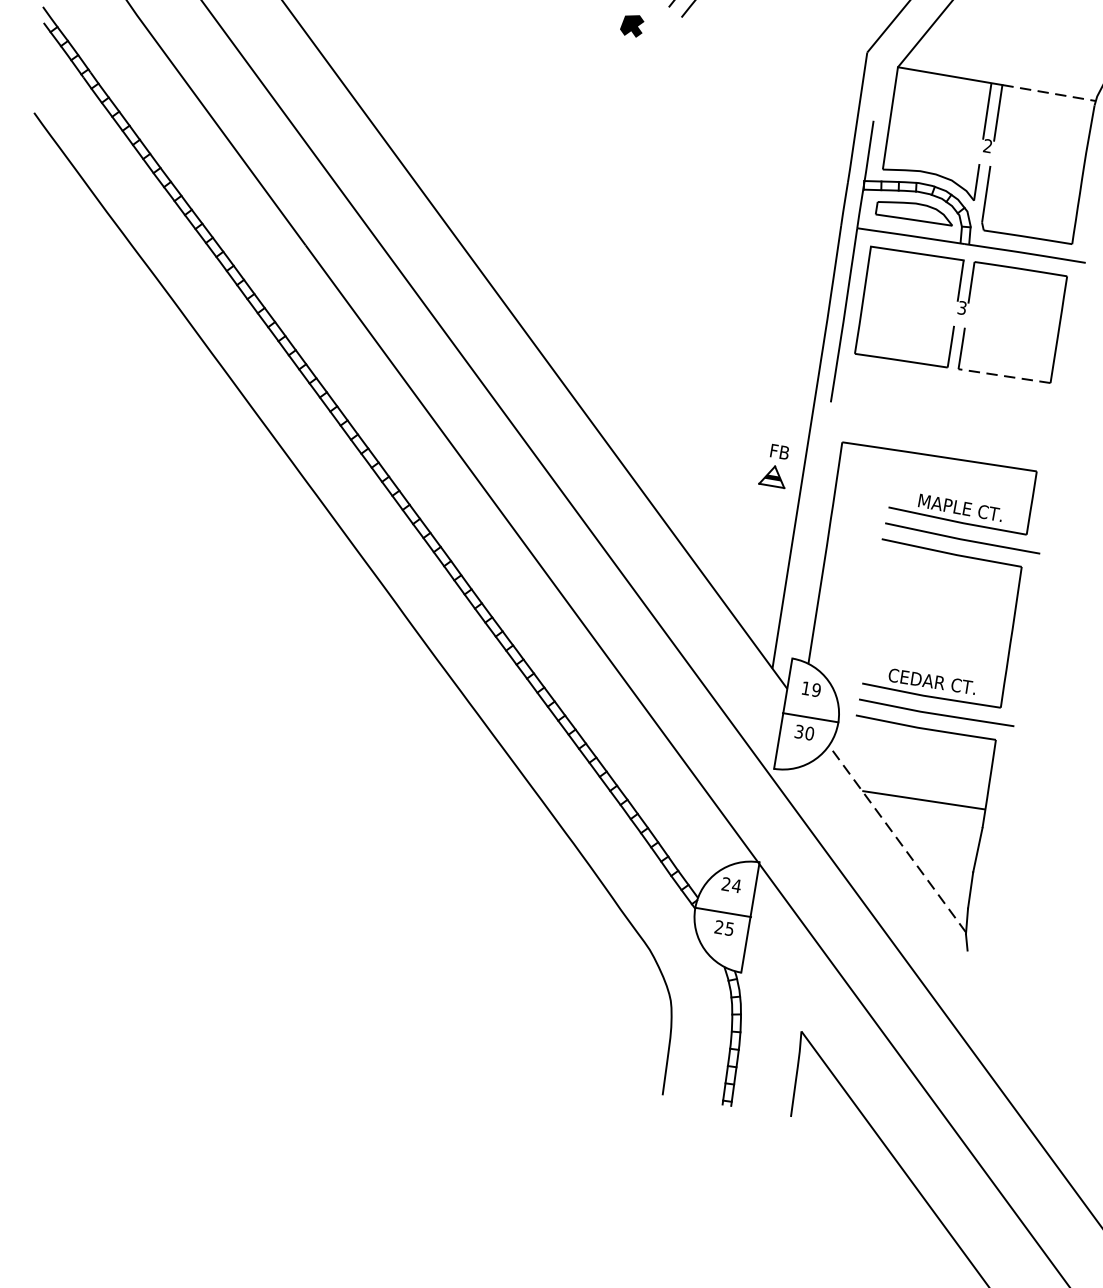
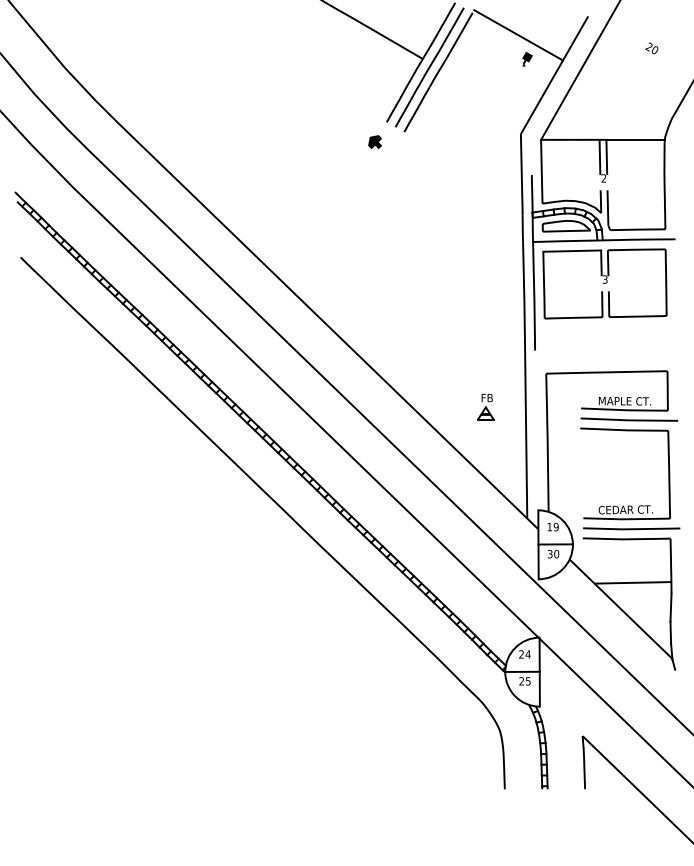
line: (1050, 92) -> (636, 139), dashed -> solid
line: (1003, 375) -> (637, 316), dashed -> solid
part: (774, 464) -> (485, 406), moved
line: (896, 837) -> (620, 608), dashed -> solid

